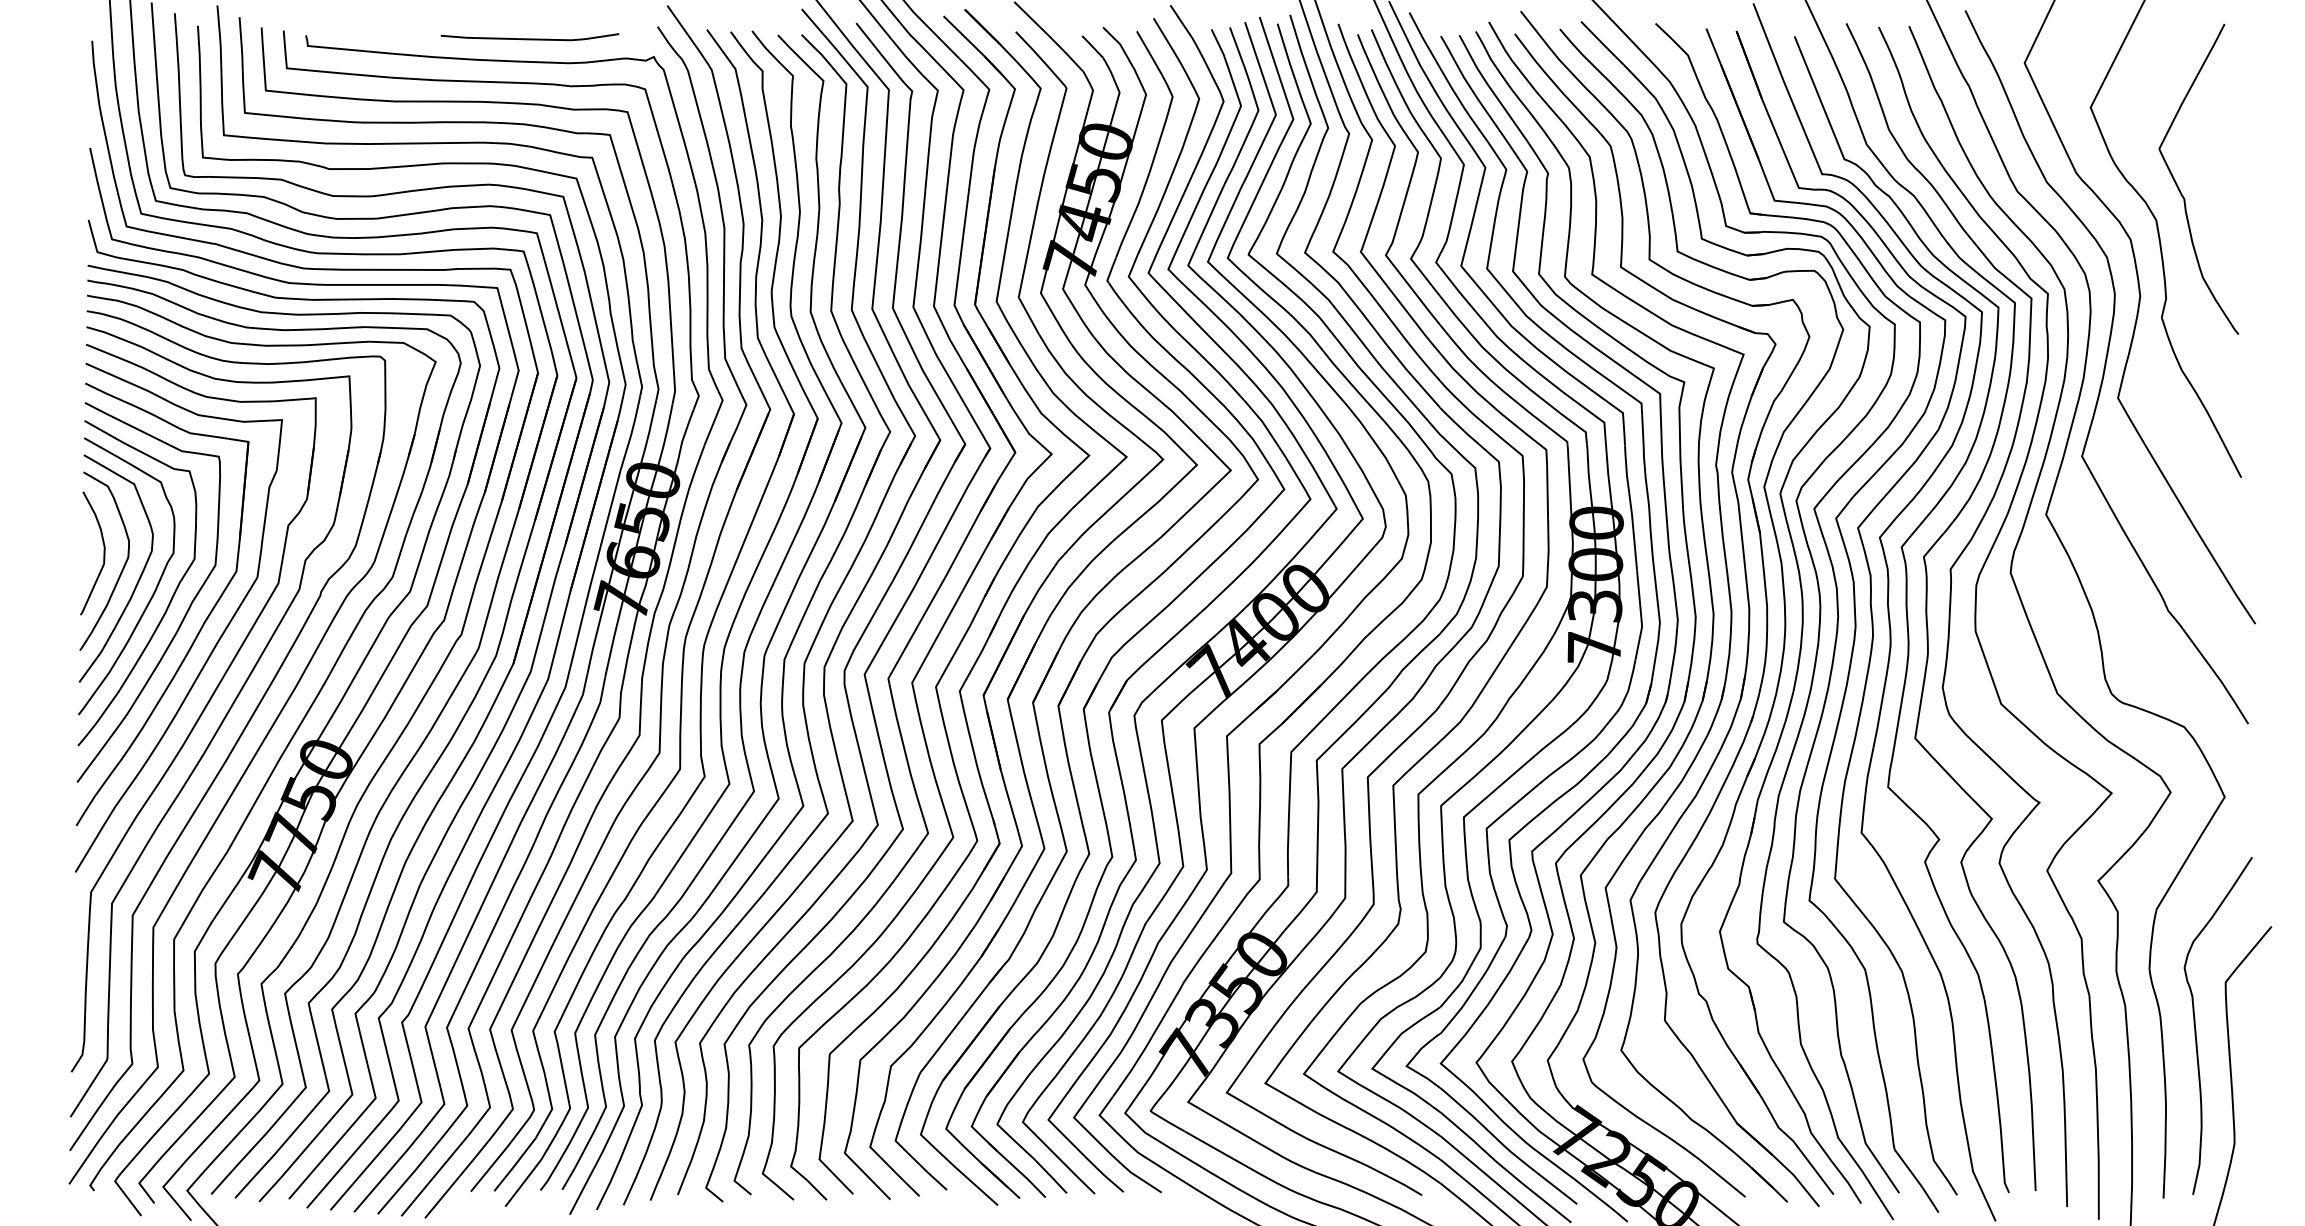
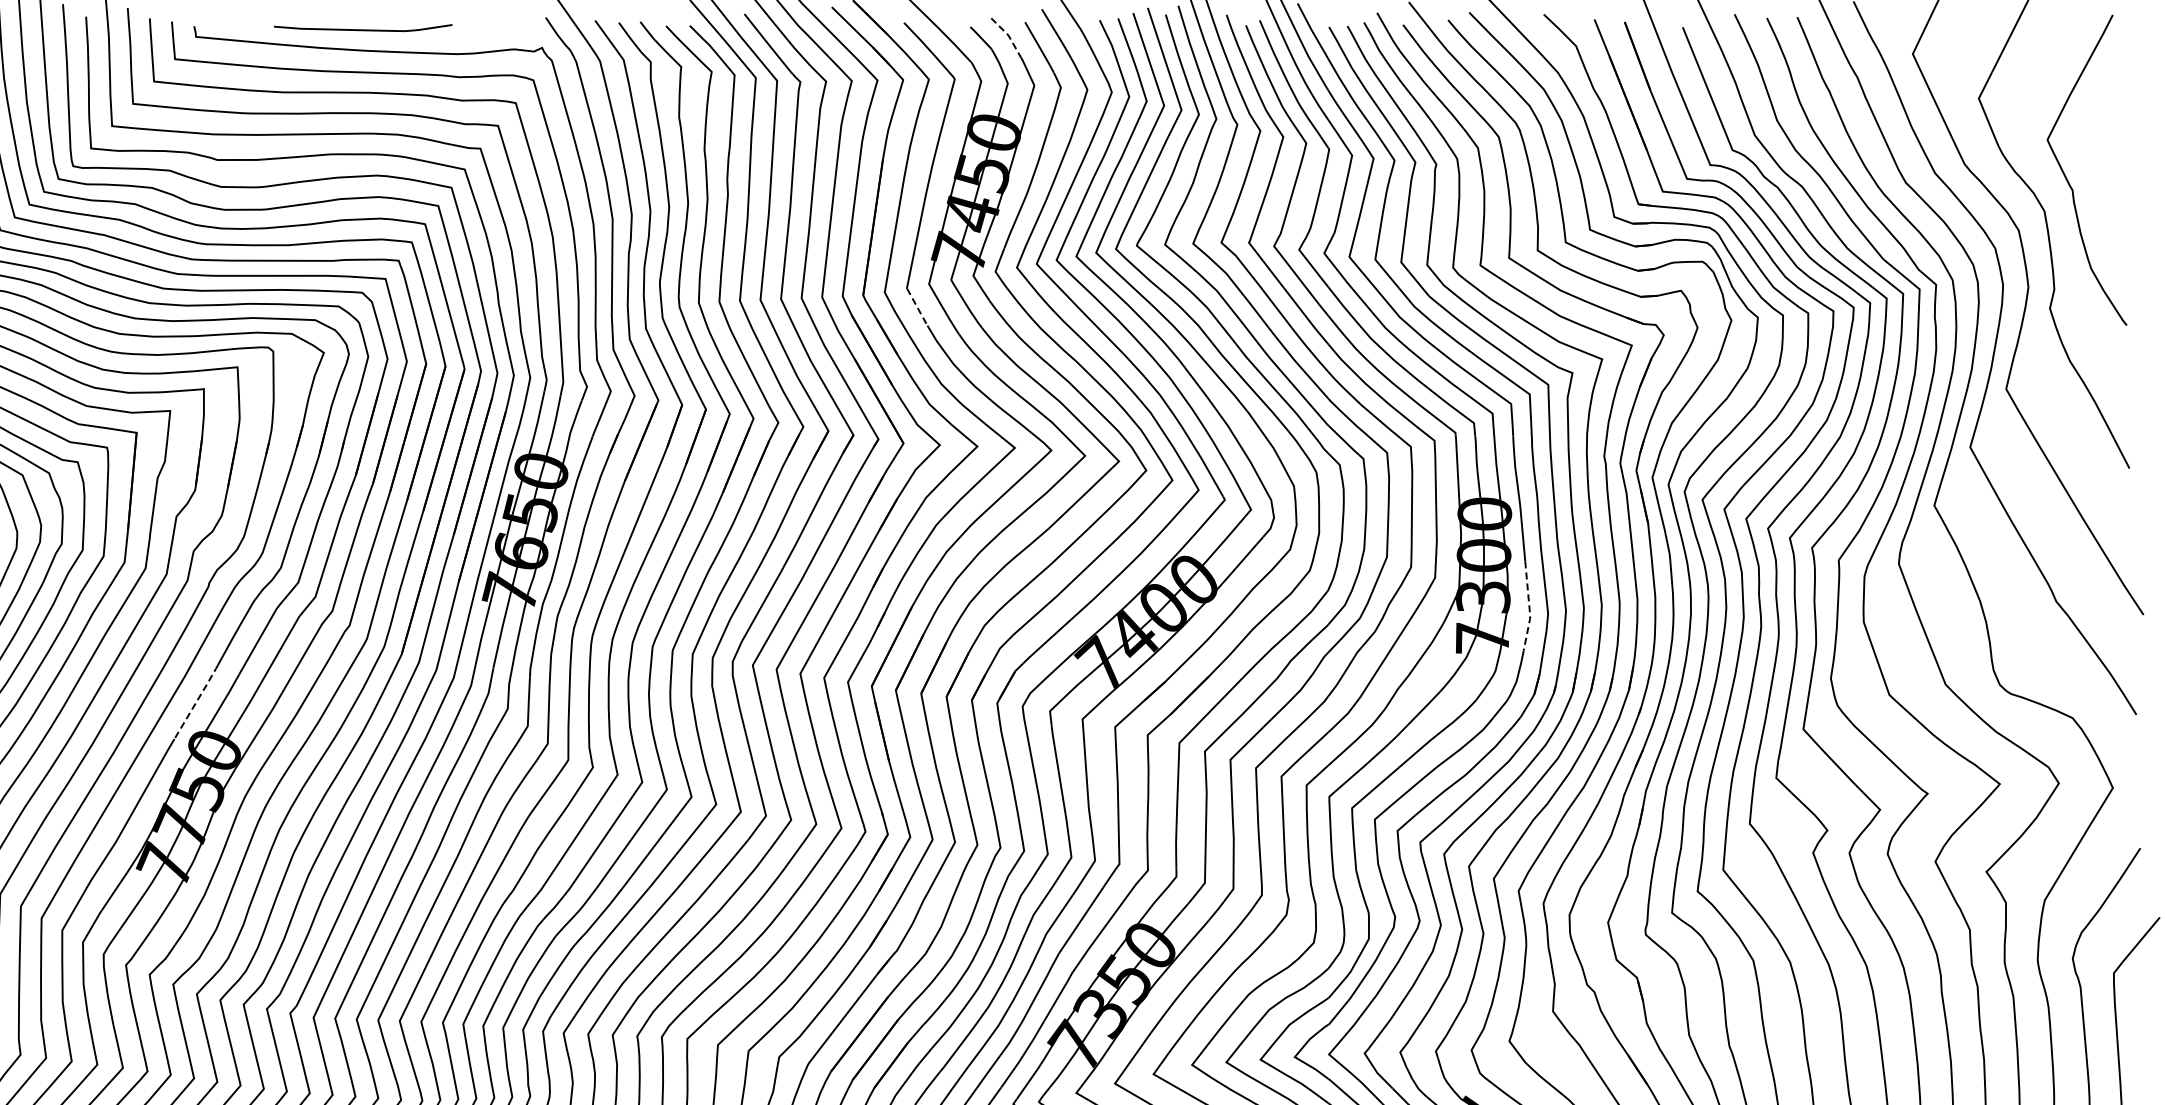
curve: (529, 38) -> (362, 29), moved
line: (1120, 45) -> (1008, 36), solid -> dashed
line: (1029, 316) -> (917, 307), solid -> dashed
line: (1641, 616) -> (1529, 607), solid -> dashed
line: (308, 710) -> (196, 701), solid -> dashed

